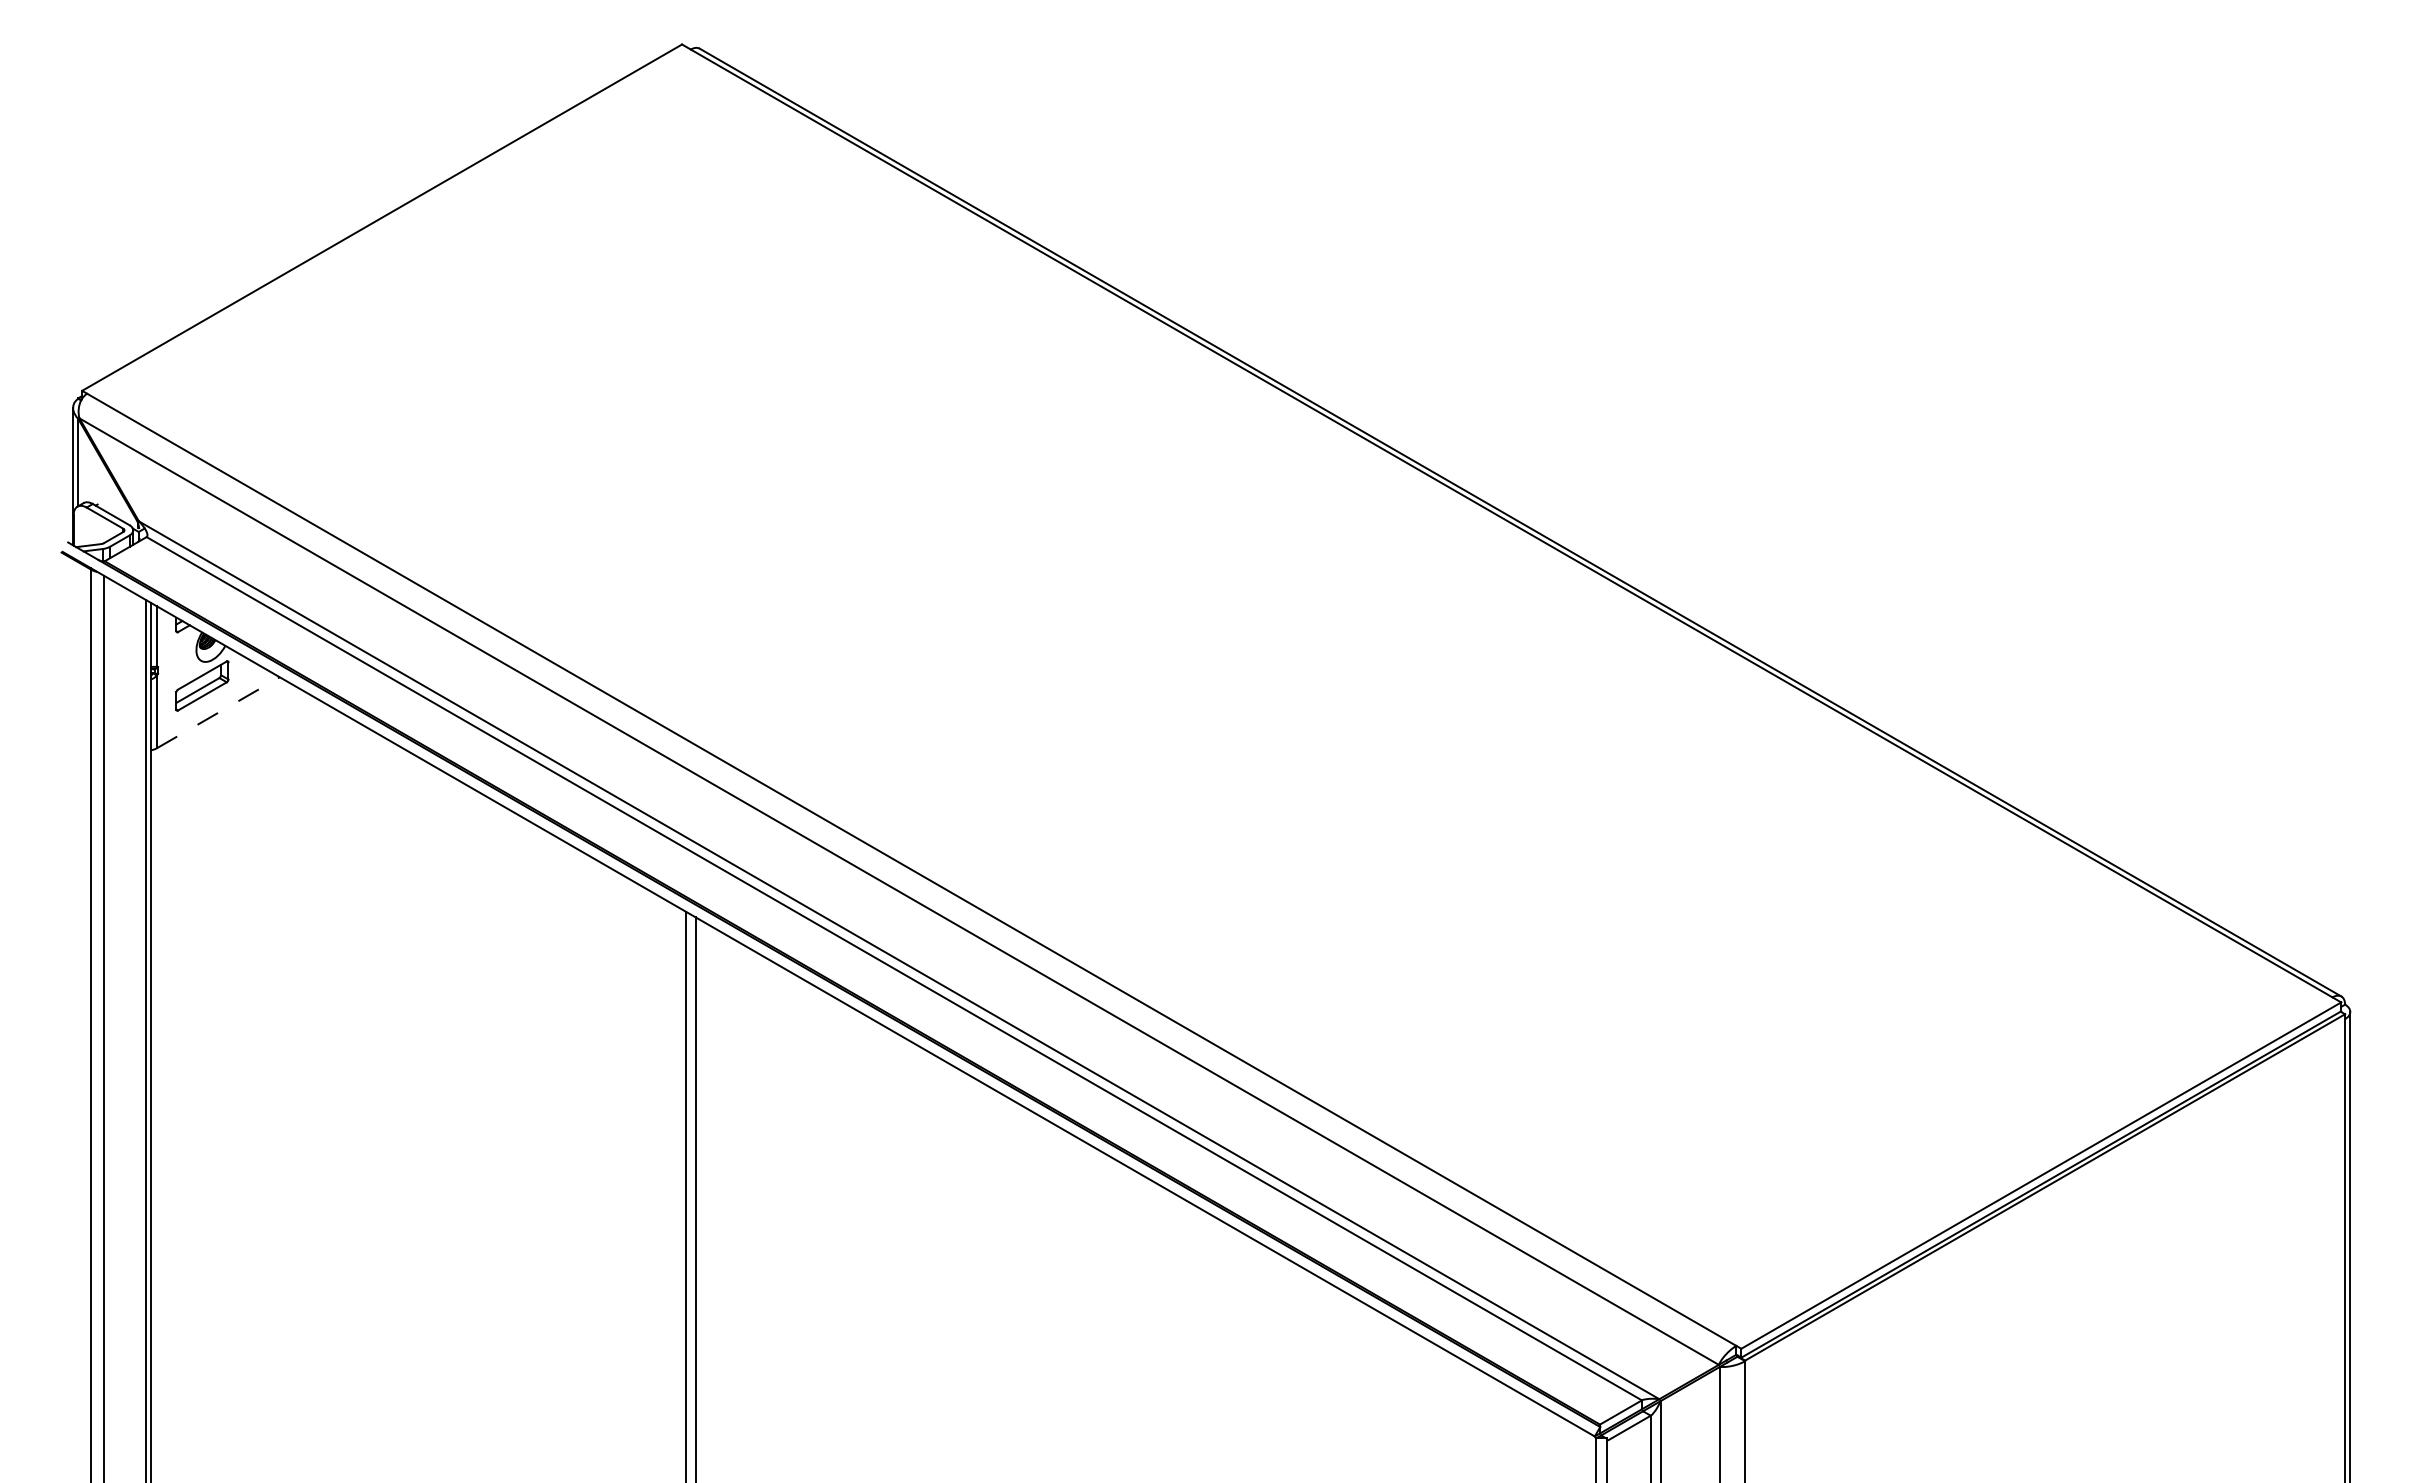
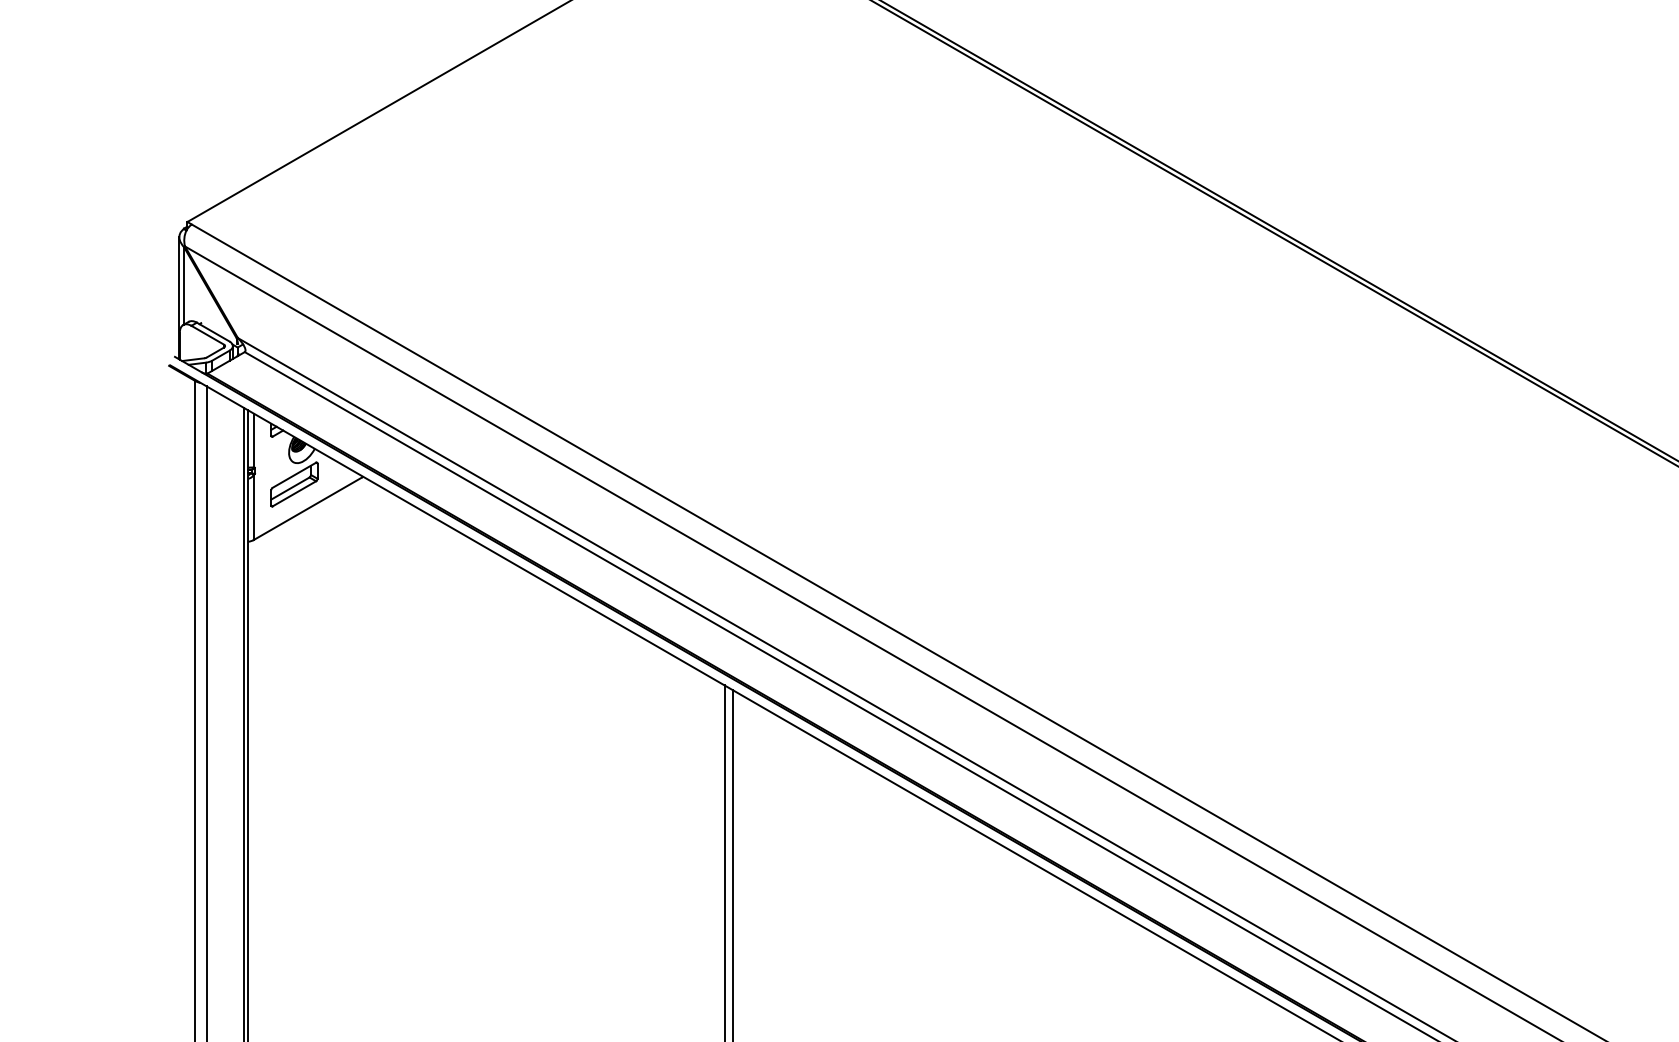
line: (217, 713) -> (307, 509), dashed -> solid

